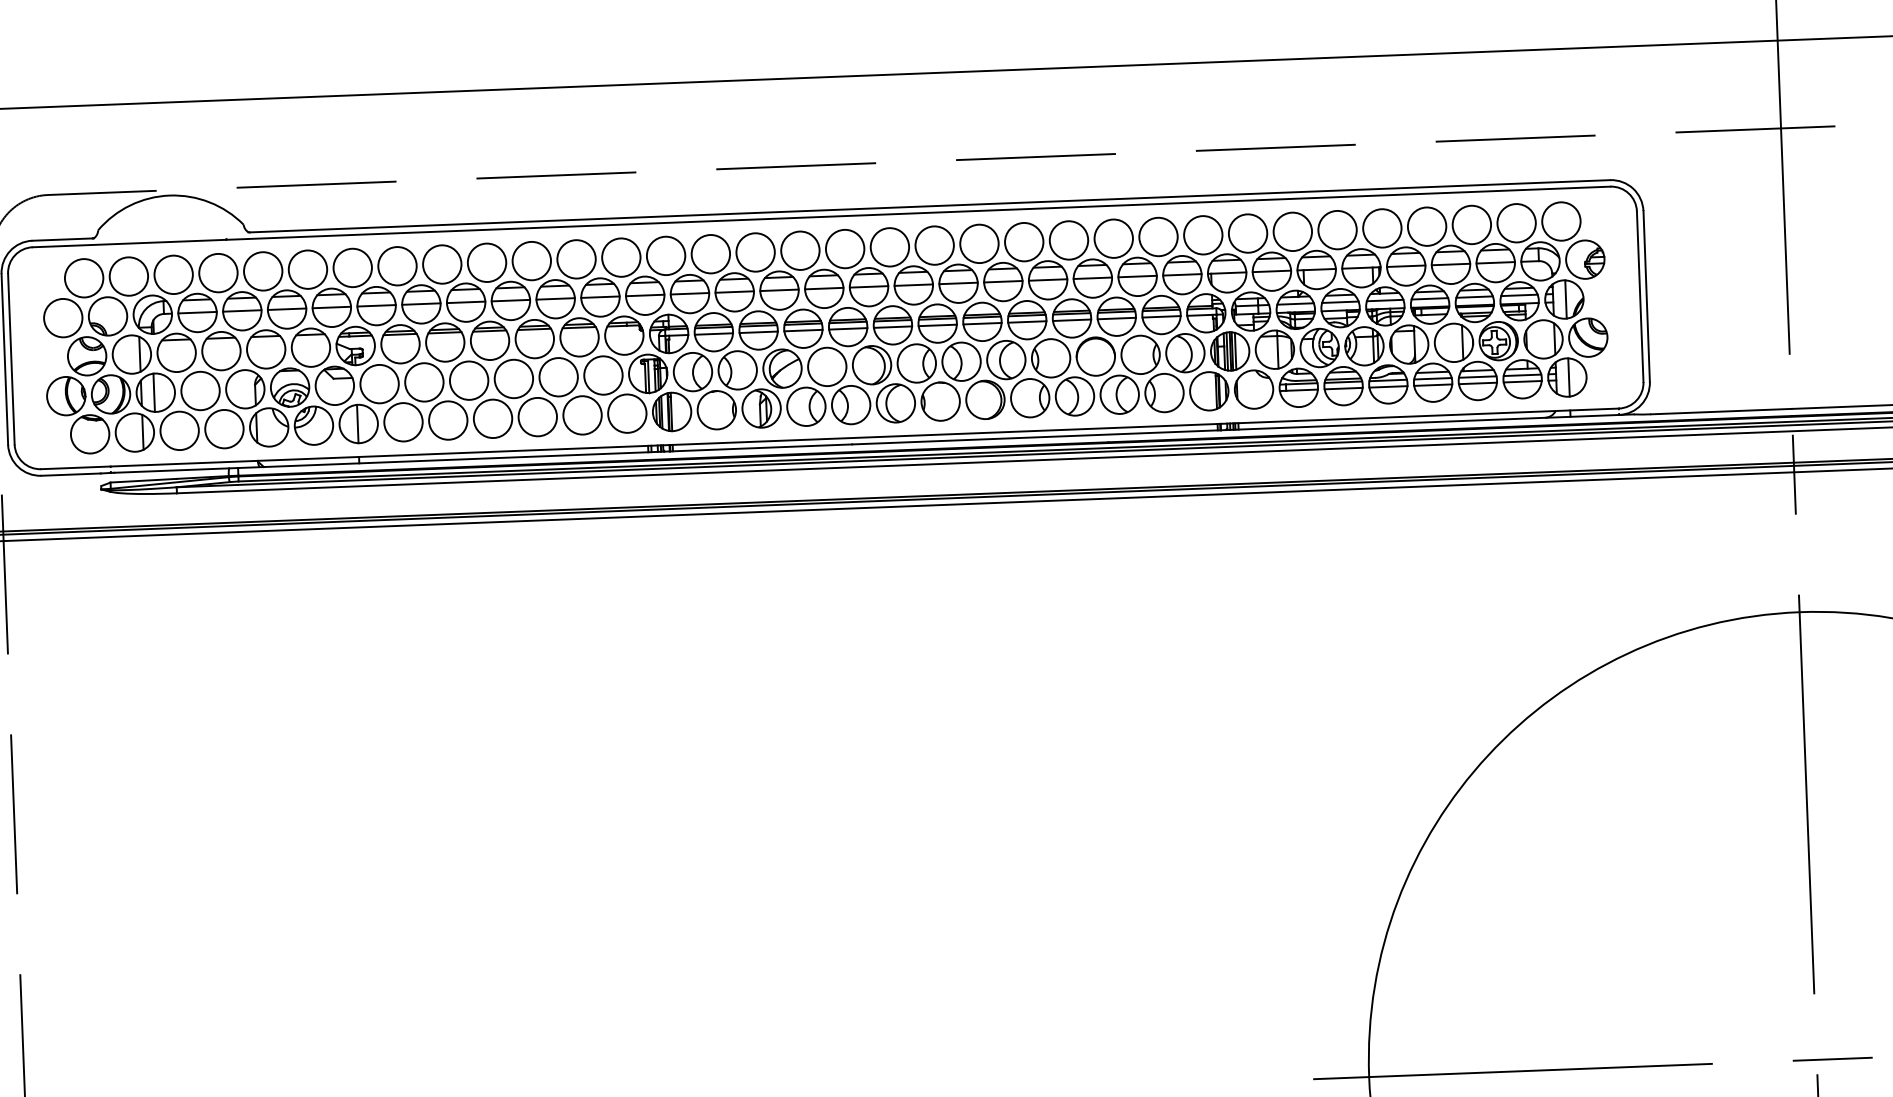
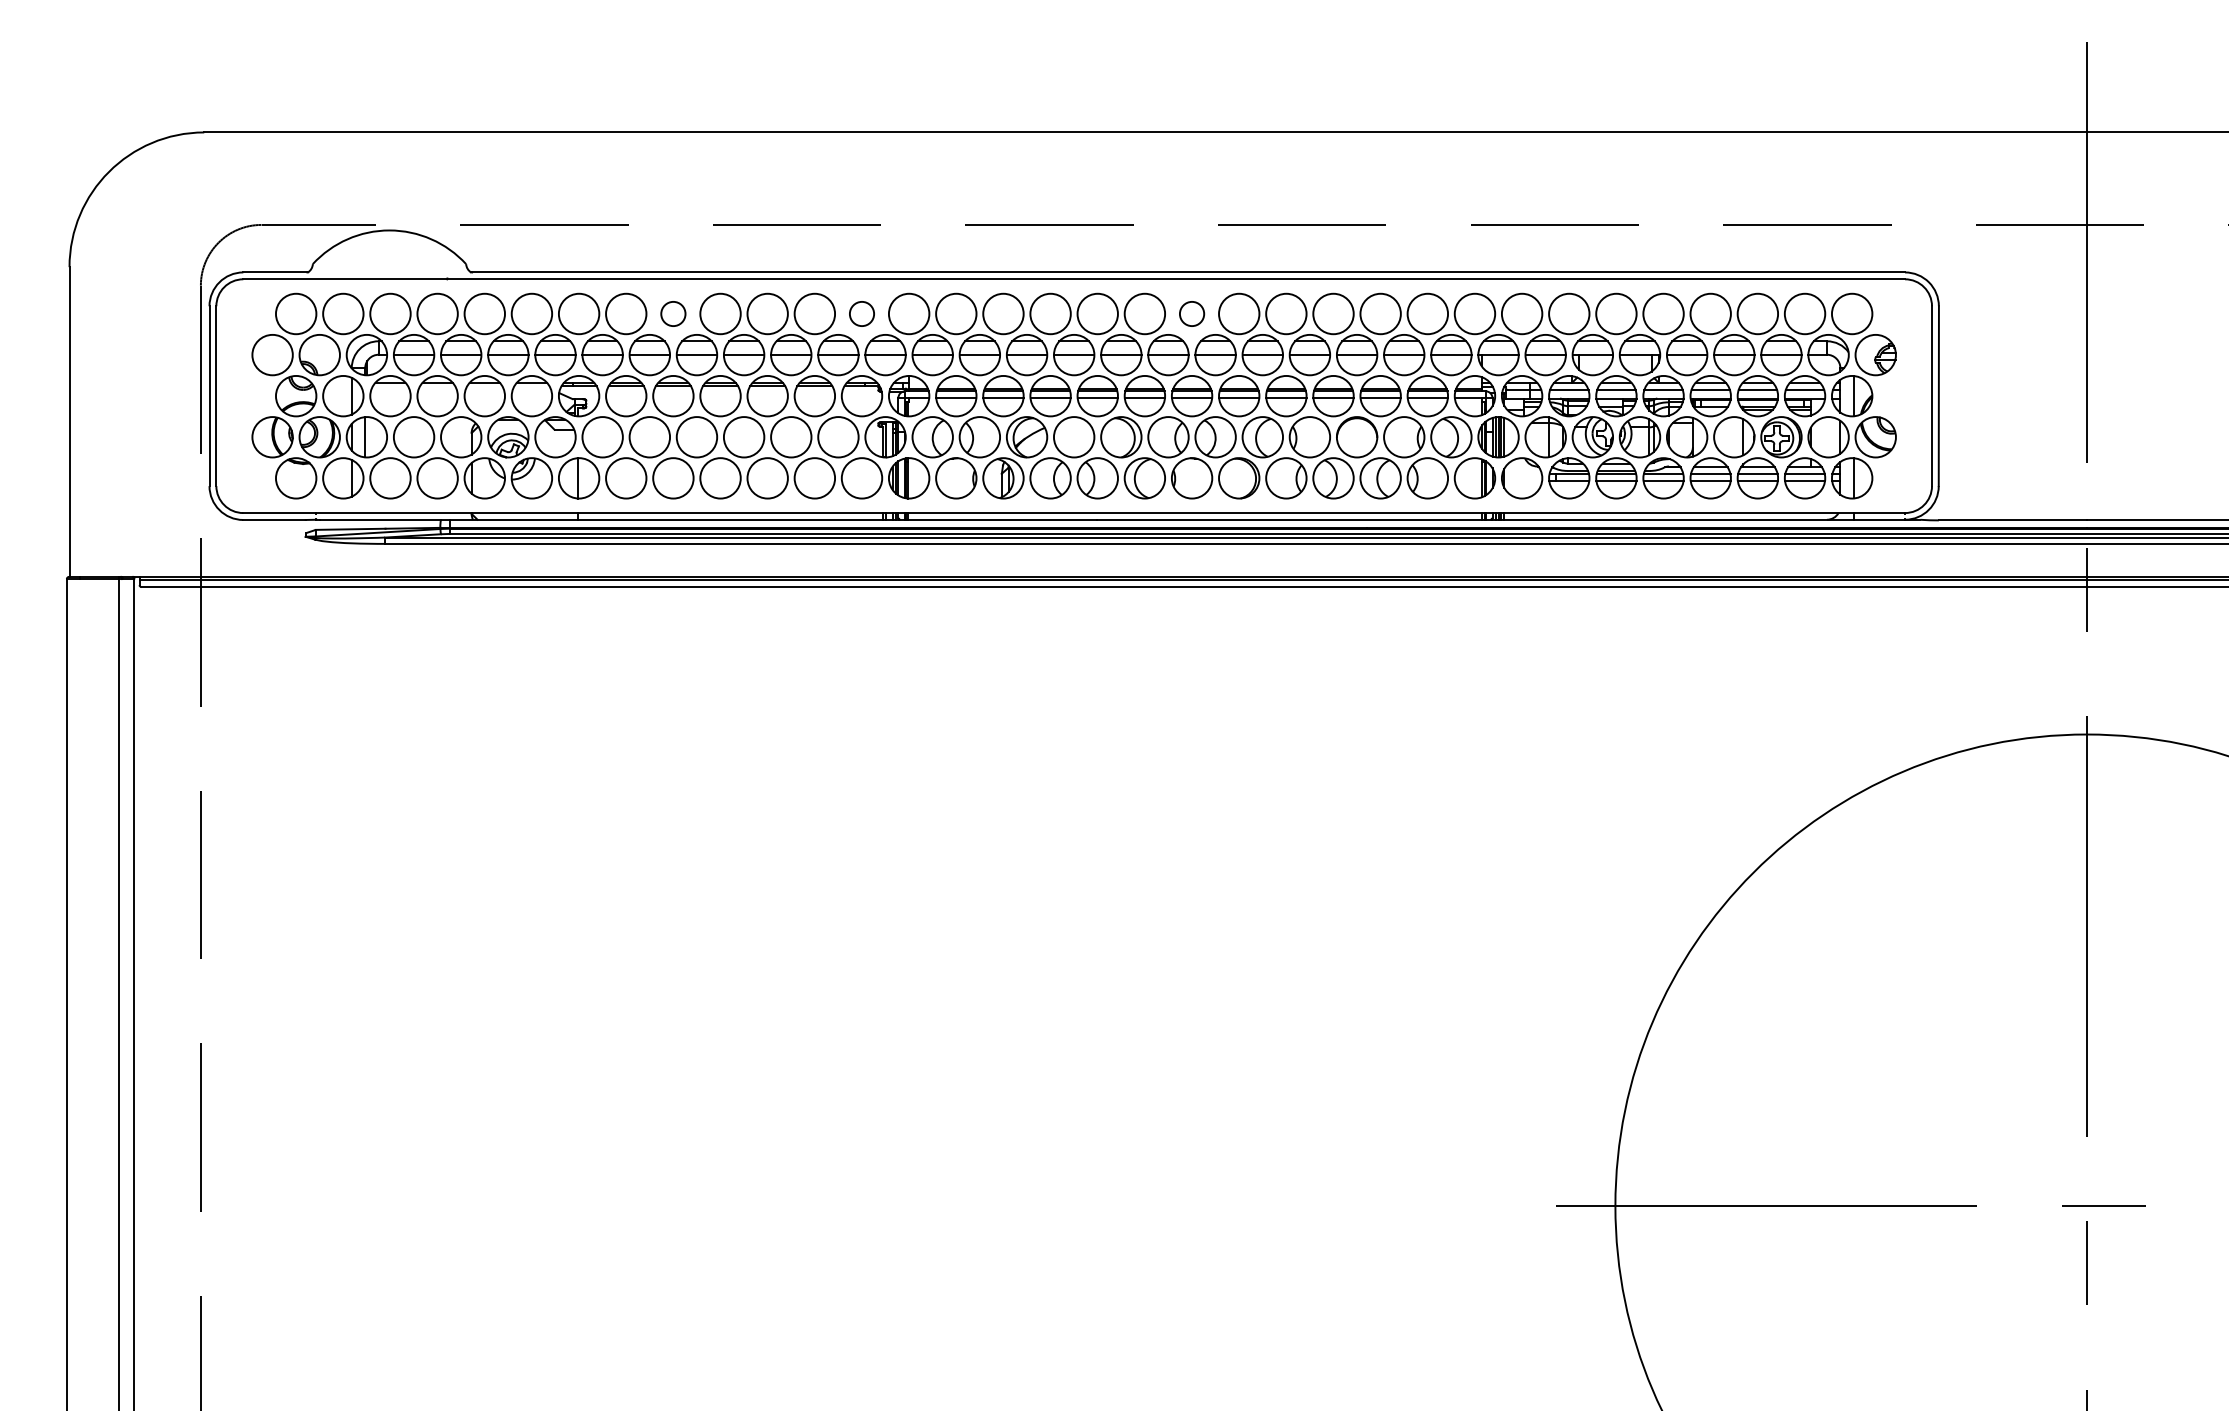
circle: (934, 245) -> (1191, 313), size x0.6
circle: (620, 257) -> (861, 313), size x0.6
circle: (442, 264) -> (673, 313), size x0.6

